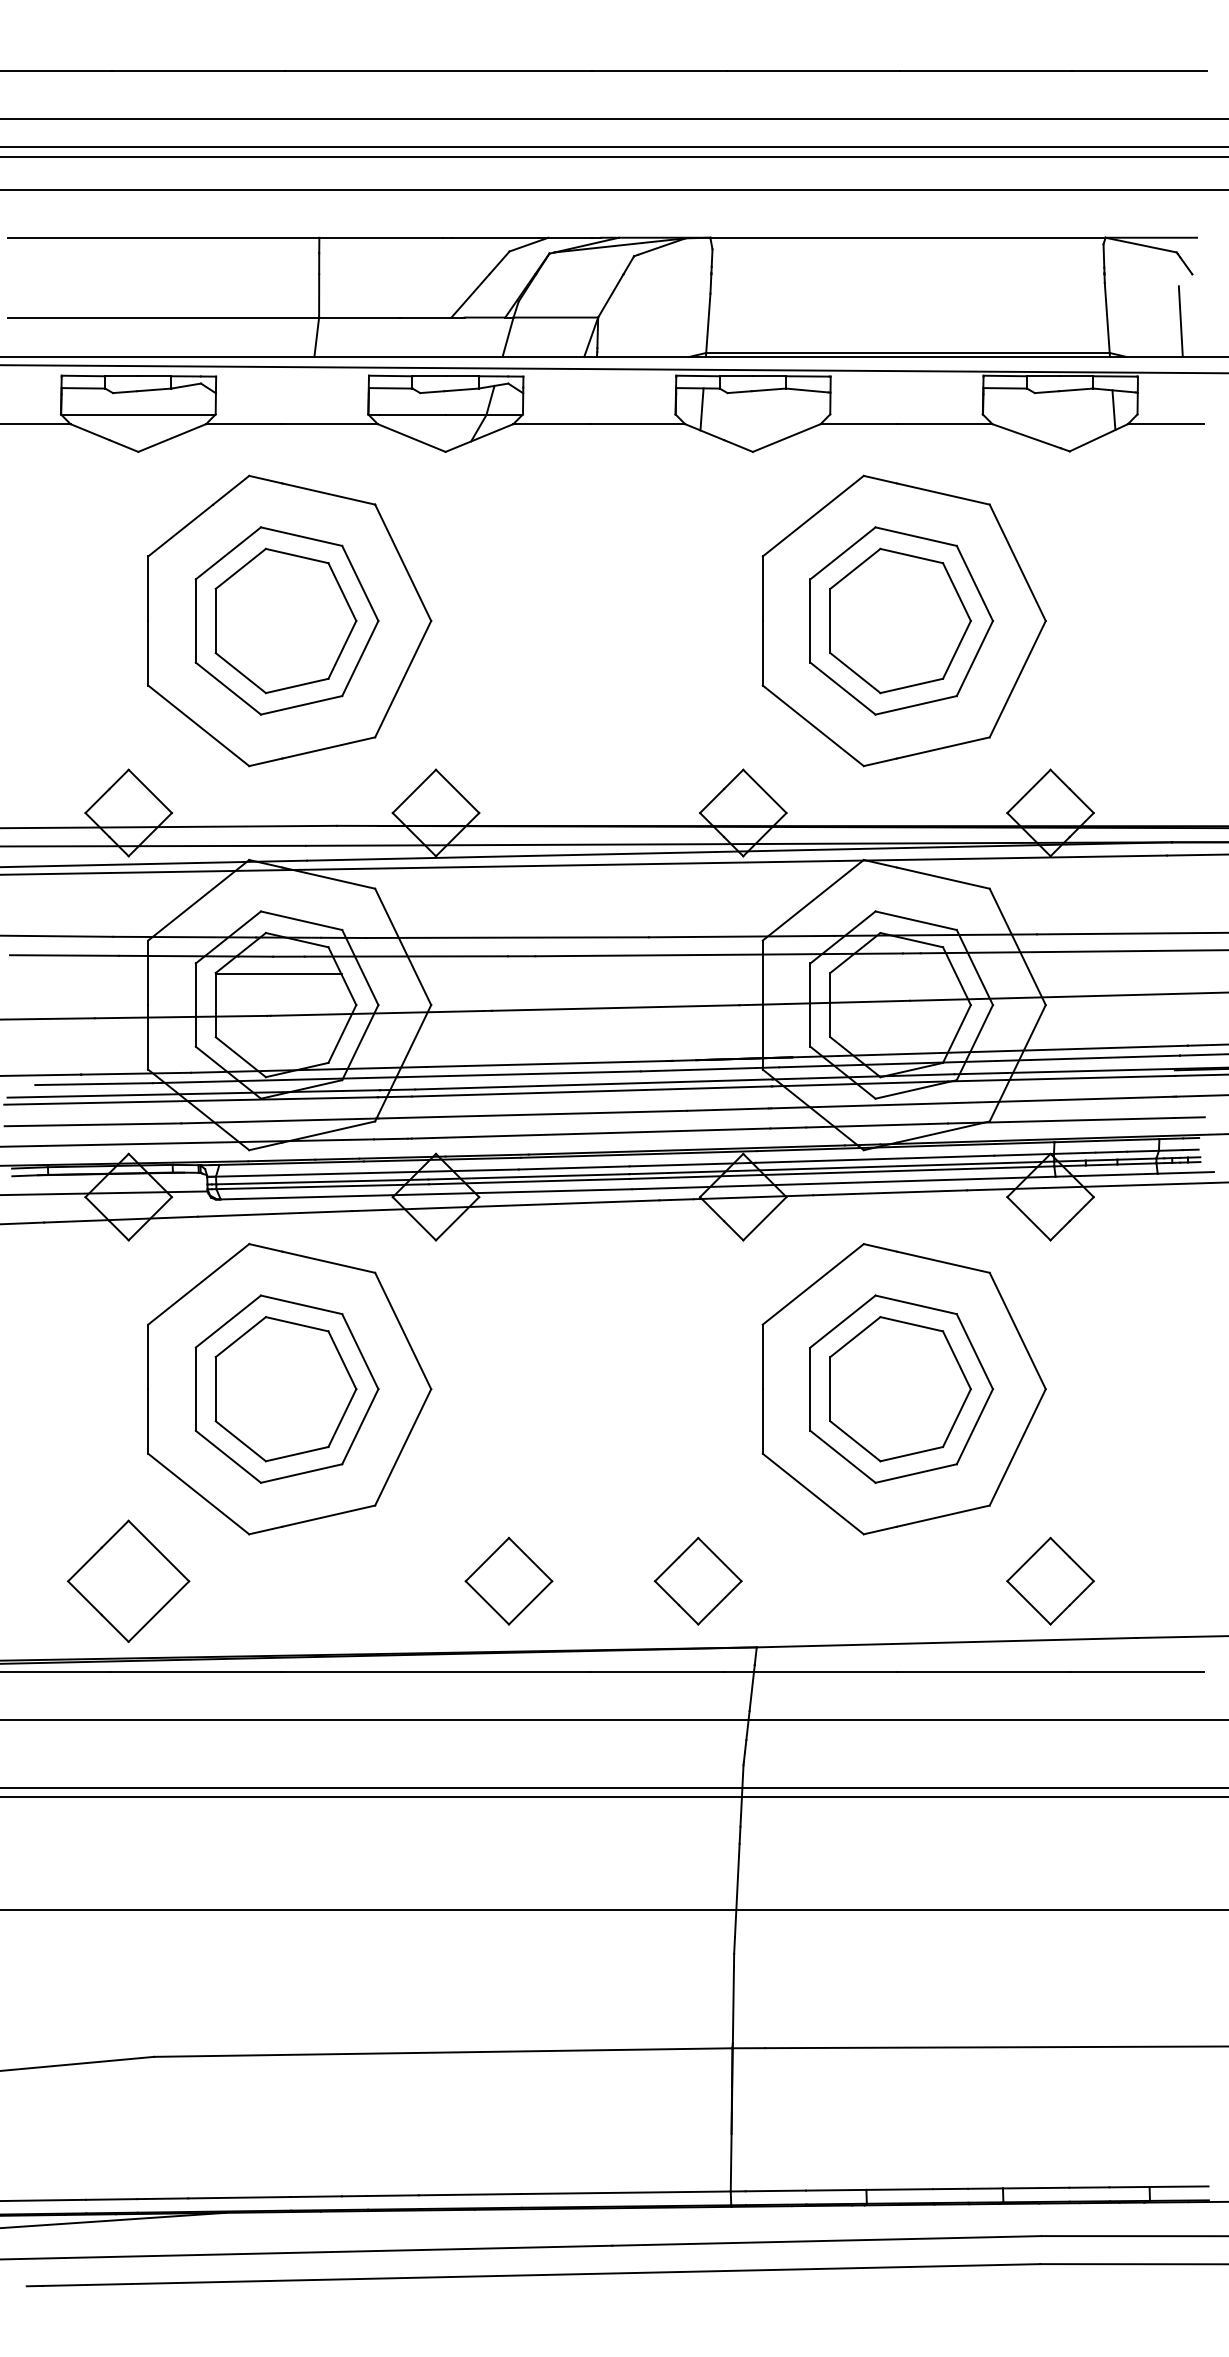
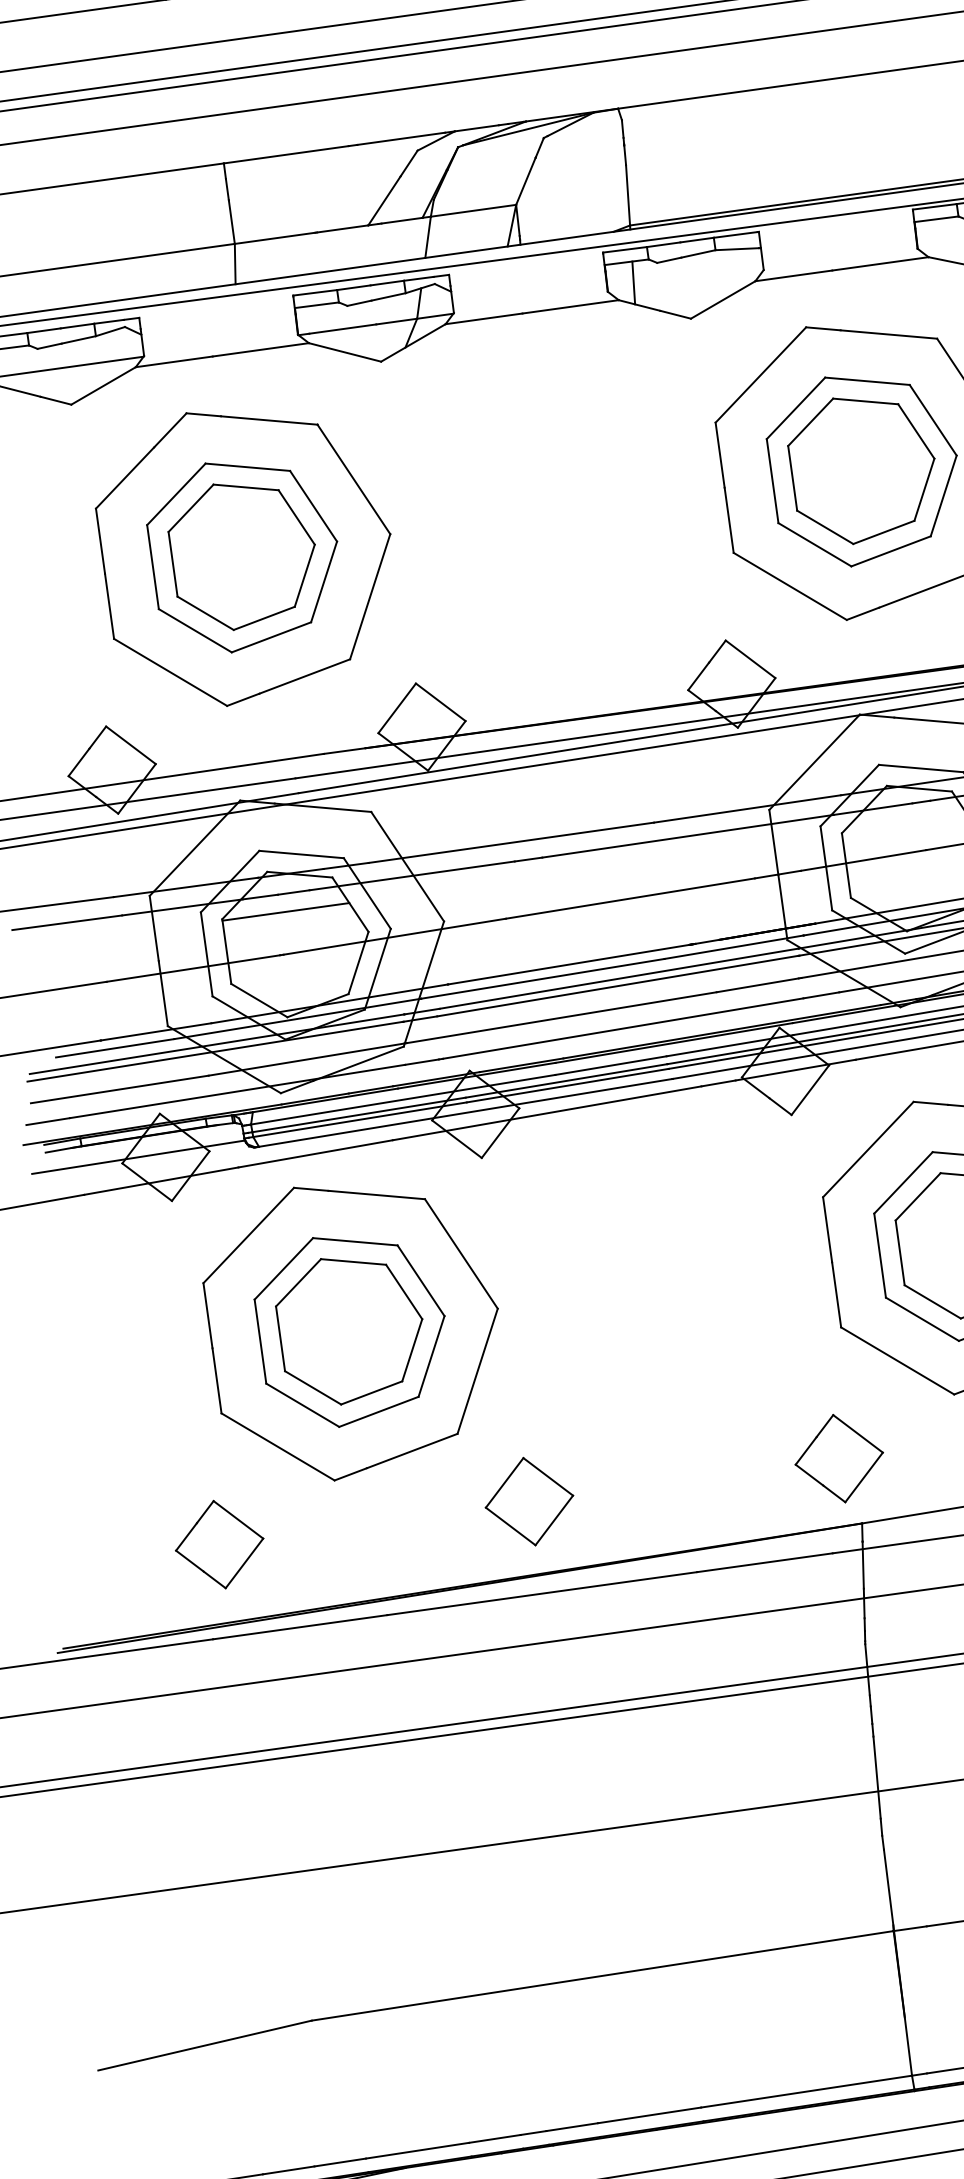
part: (128, 1580) -> (219, 1543), size x0.71
part: (697, 1580) -> (838, 1458), moved
part: (508, 1581) -> (529, 1501), moved

